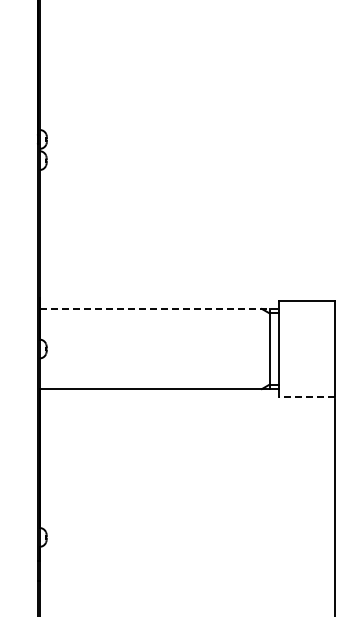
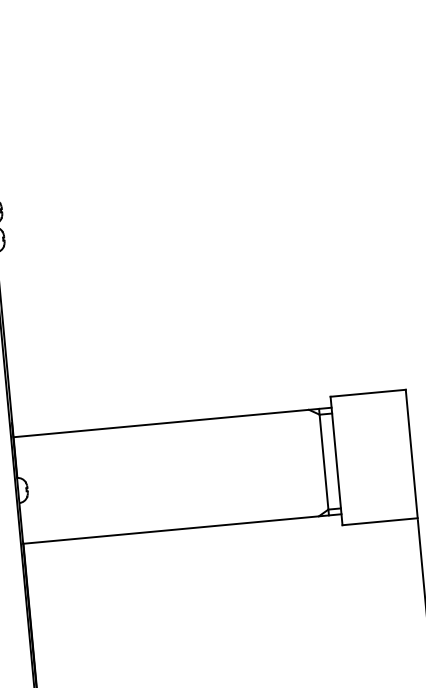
line: (159, 308) -> (172, 421), dashed -> solid
line: (306, 397) -> (379, 522), dashed -> solid

